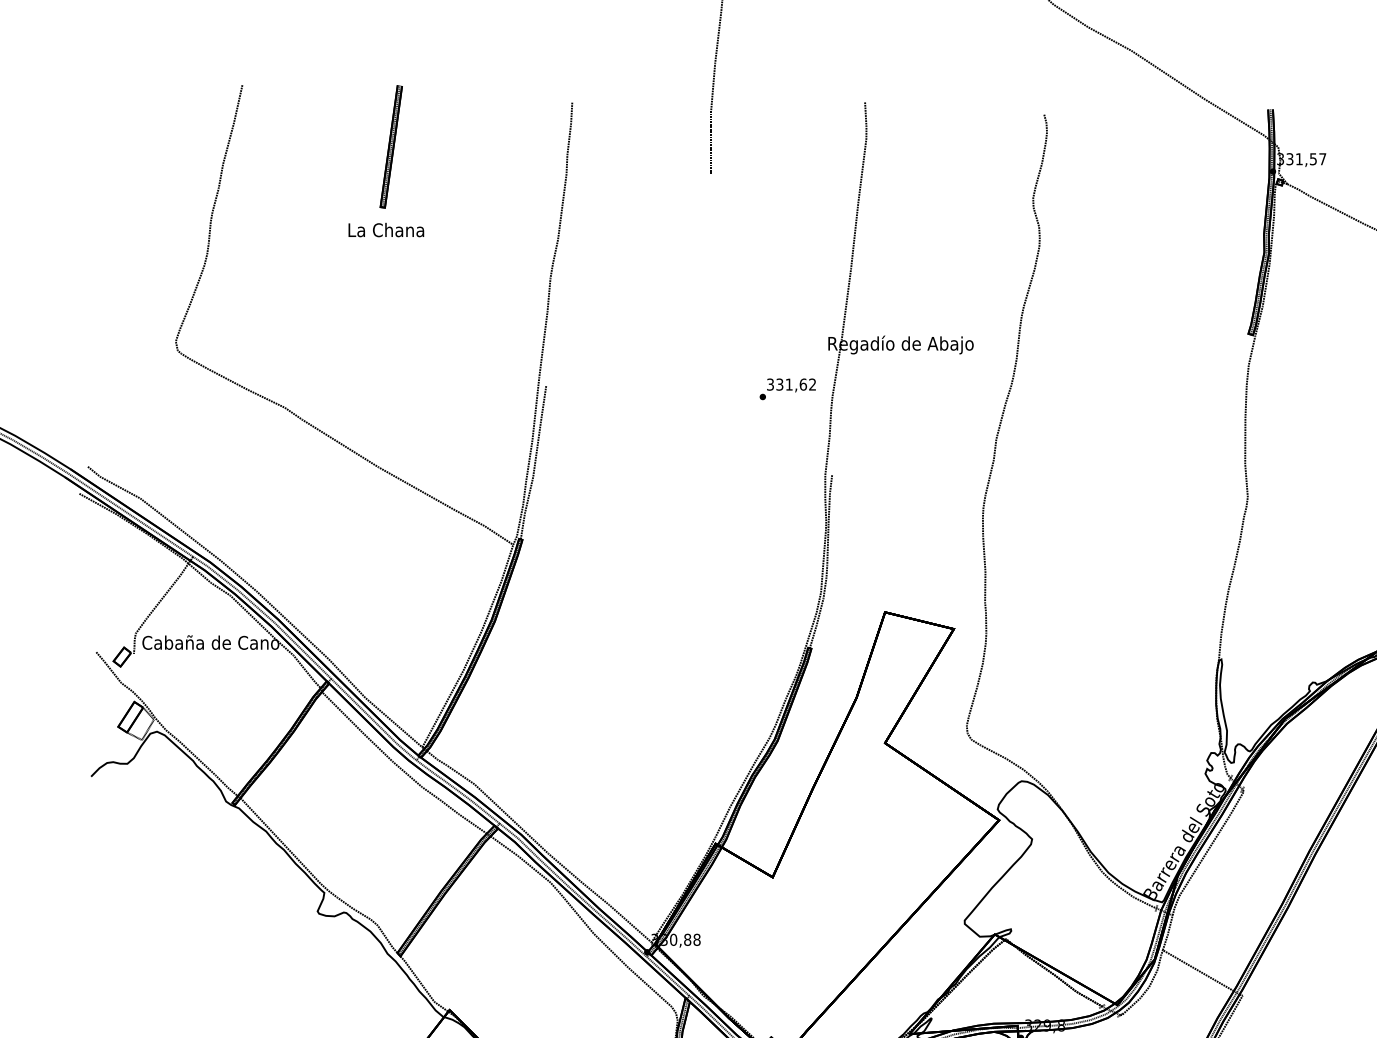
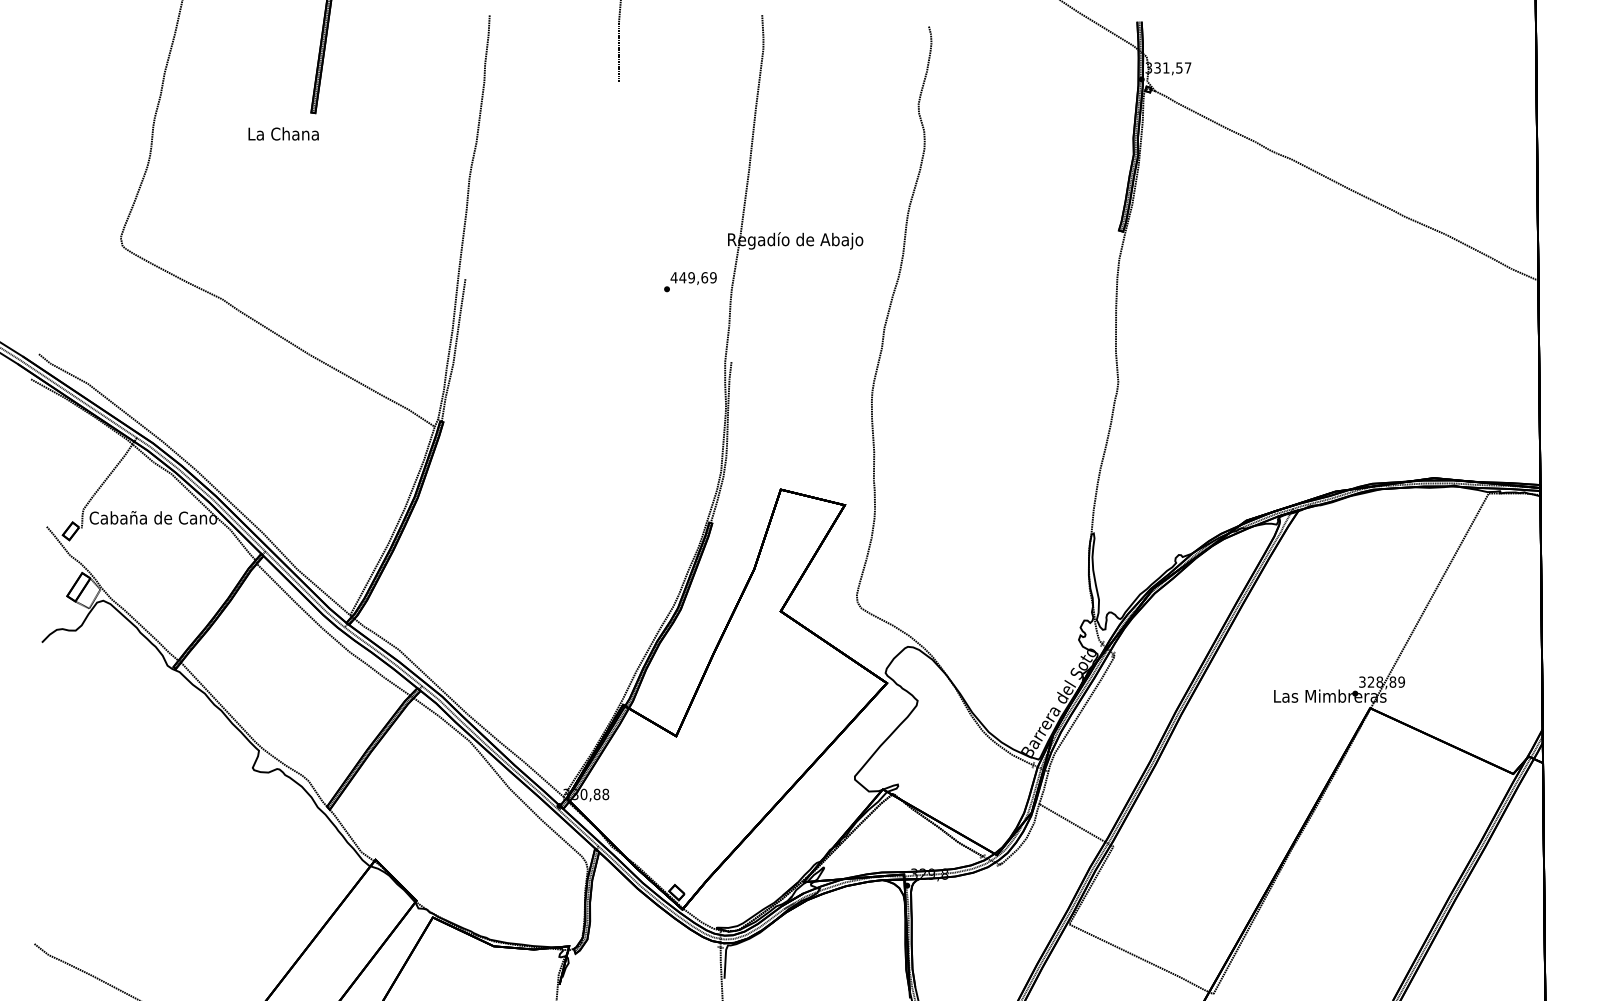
text: (386, 229) -> (283, 133), moved
text: (791, 384) -> (693, 277), 331,62 -> 449,69

